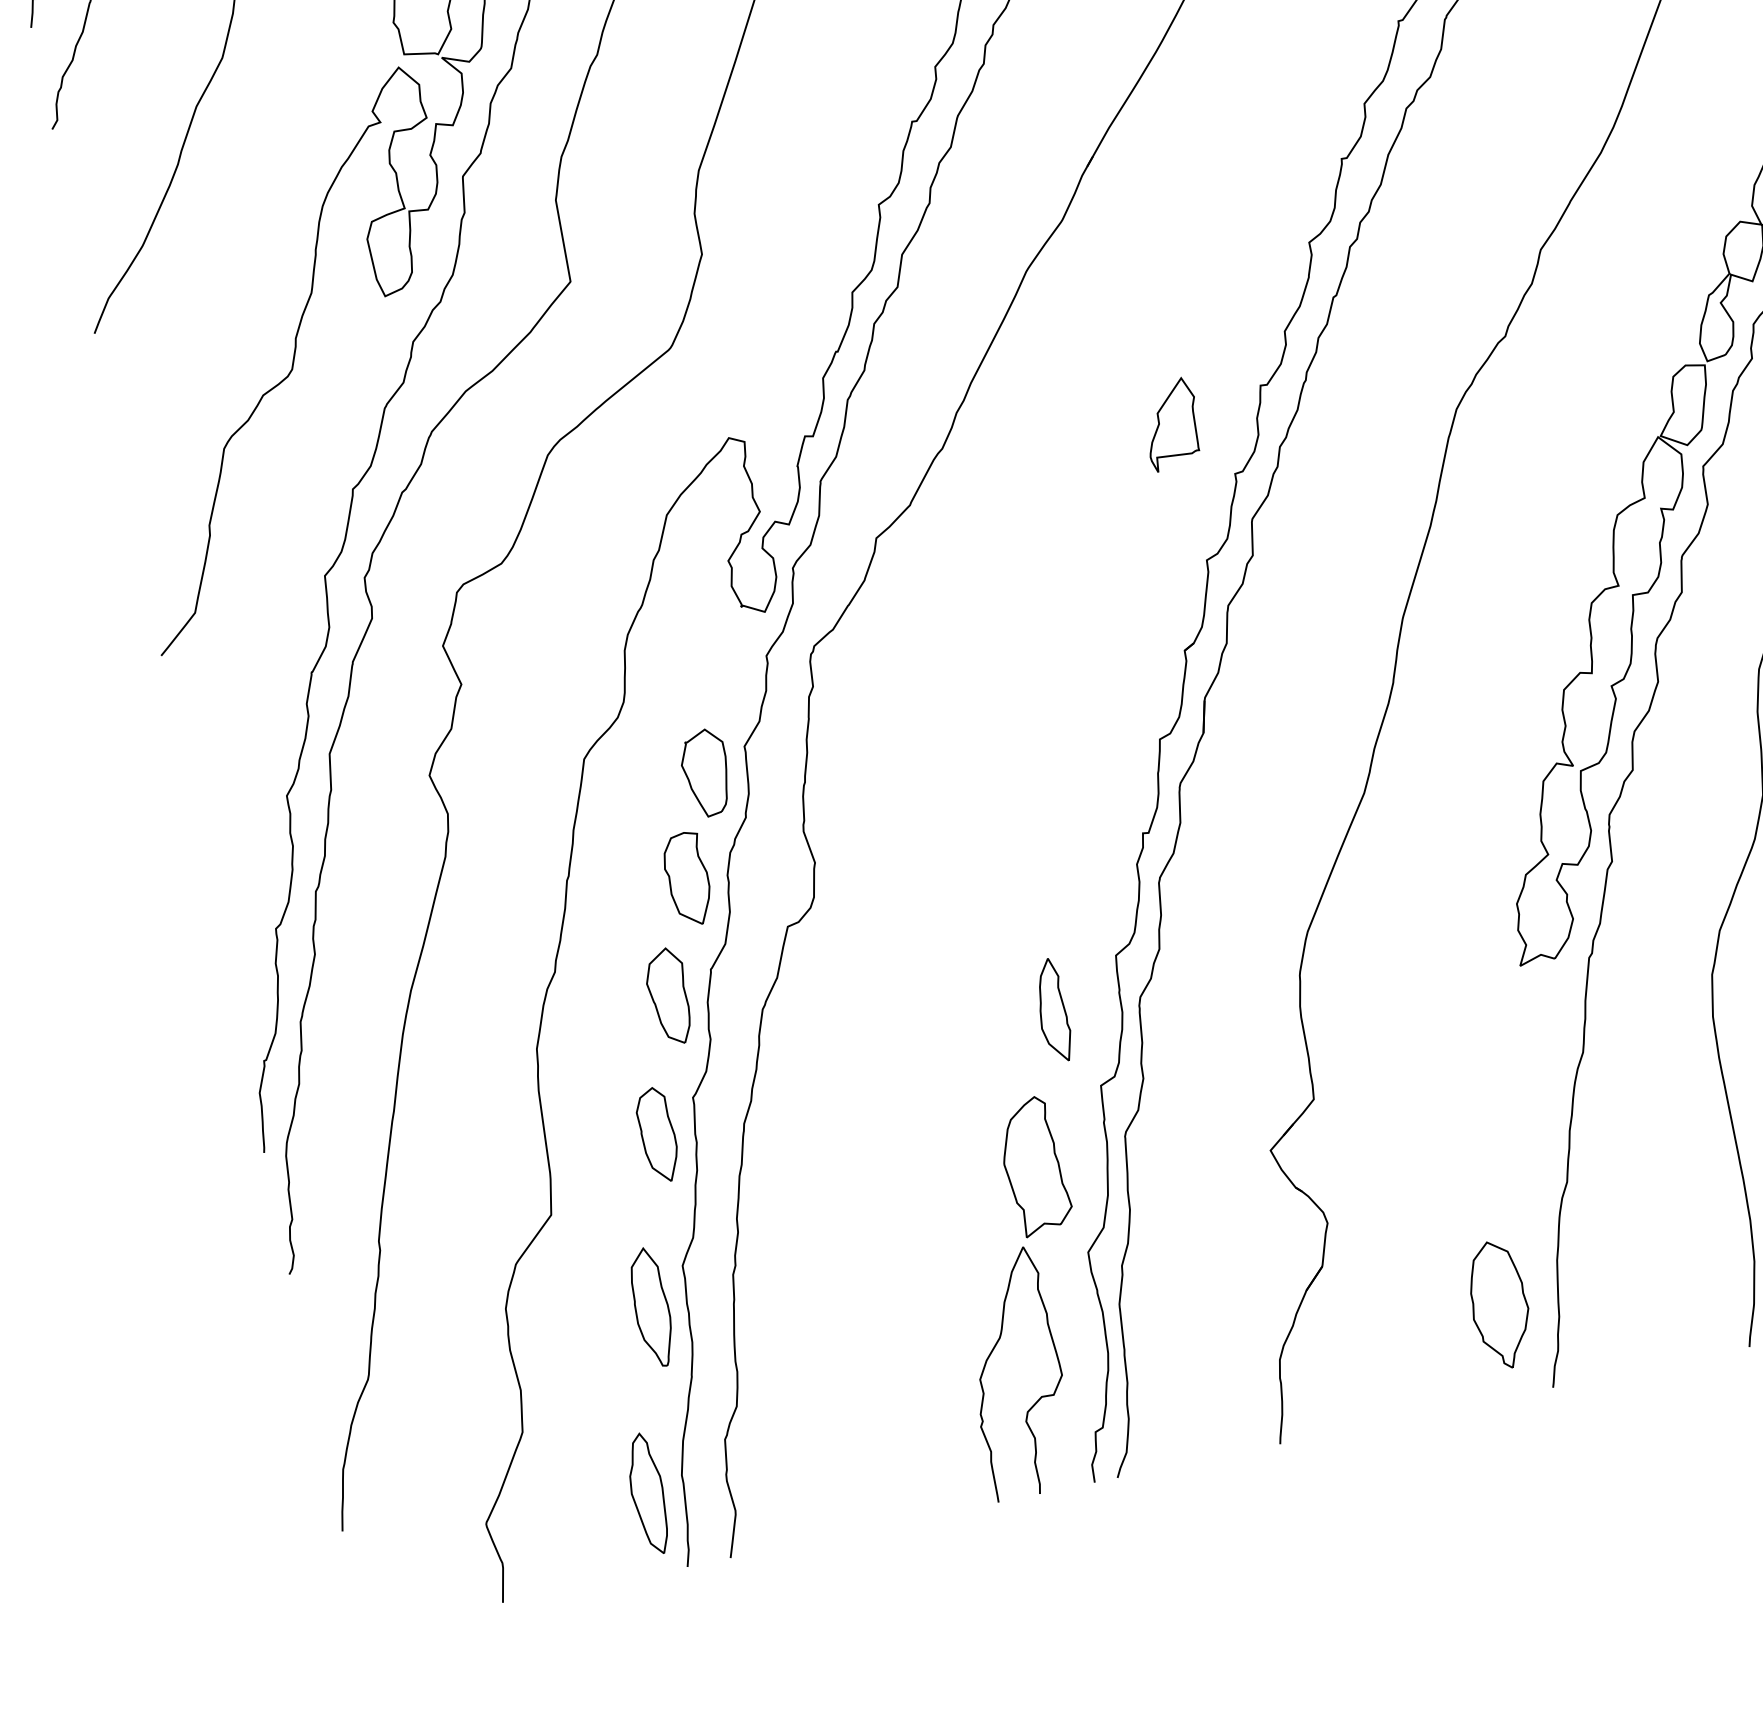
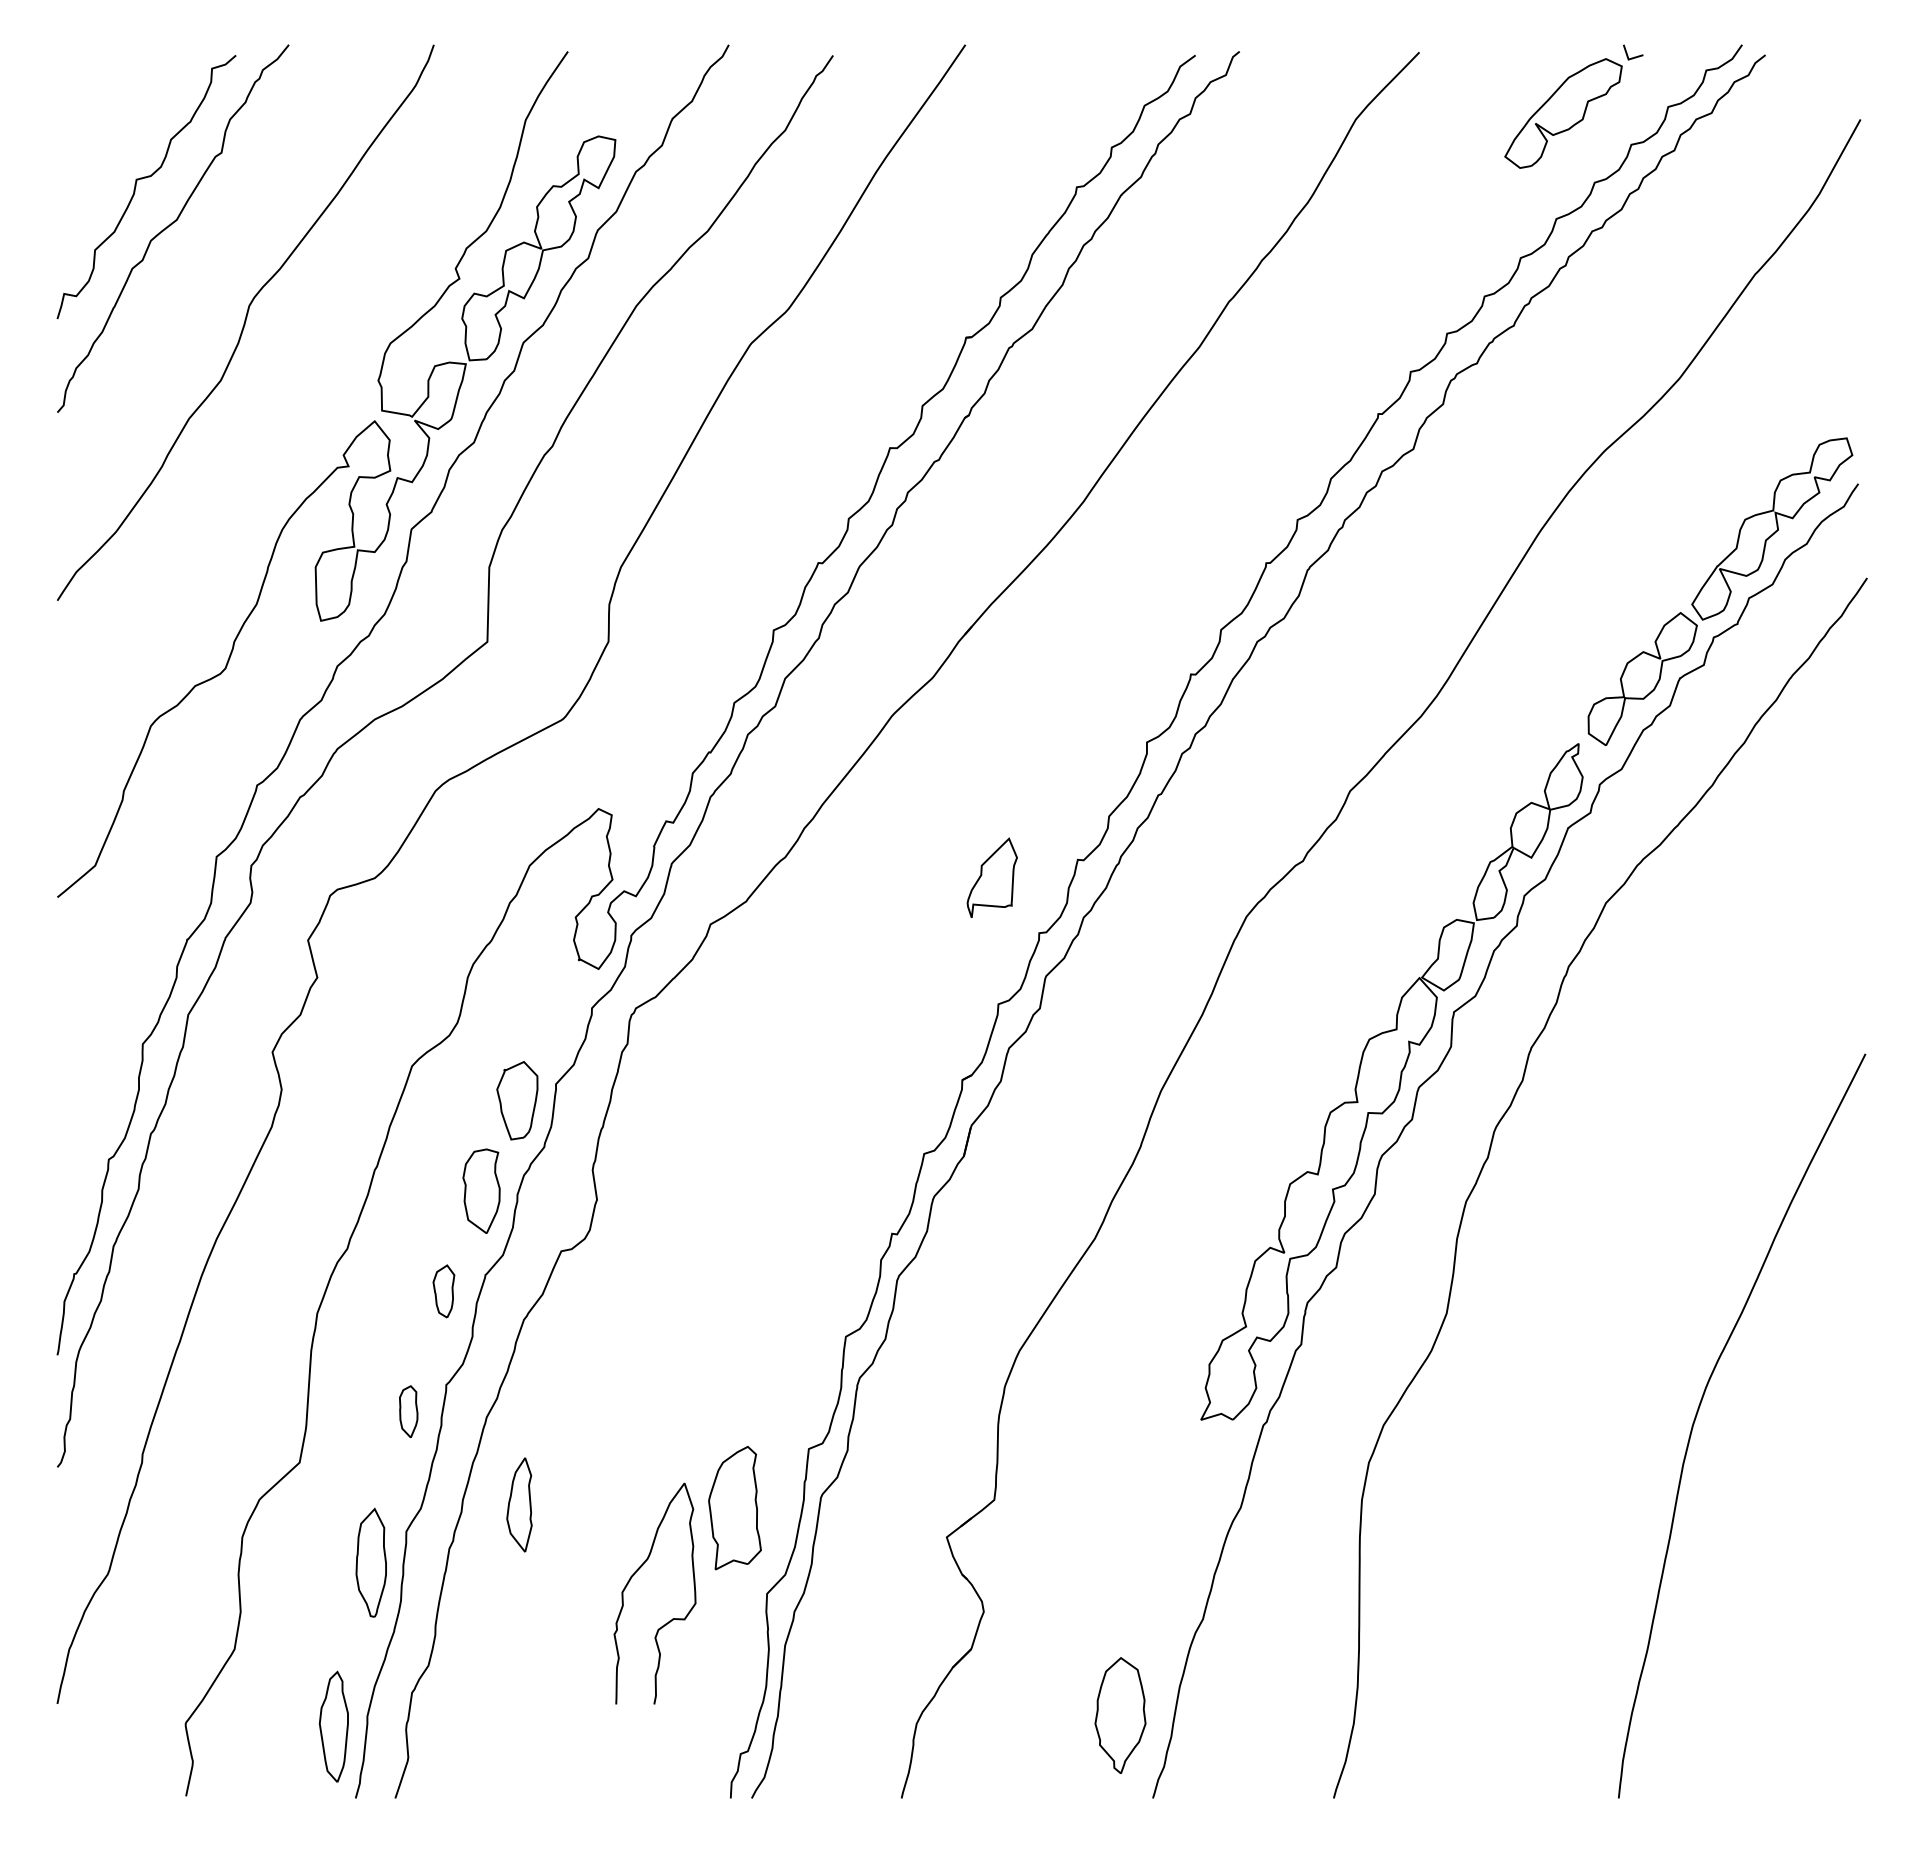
part: (668, 996) -> (443, 1291), size x0.6
part: (1052, 1010) -> (519, 1504), moved
part: (657, 1135) -> (408, 1411), size x0.6
curve: (989, 1358) -> (634, 1575), moved

